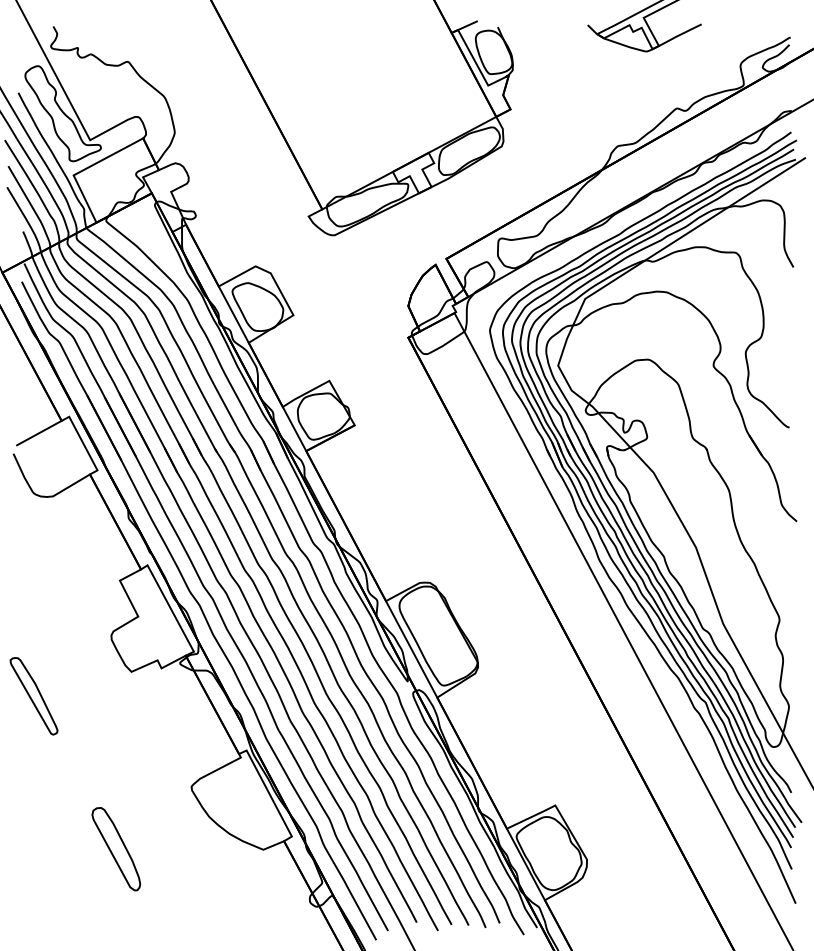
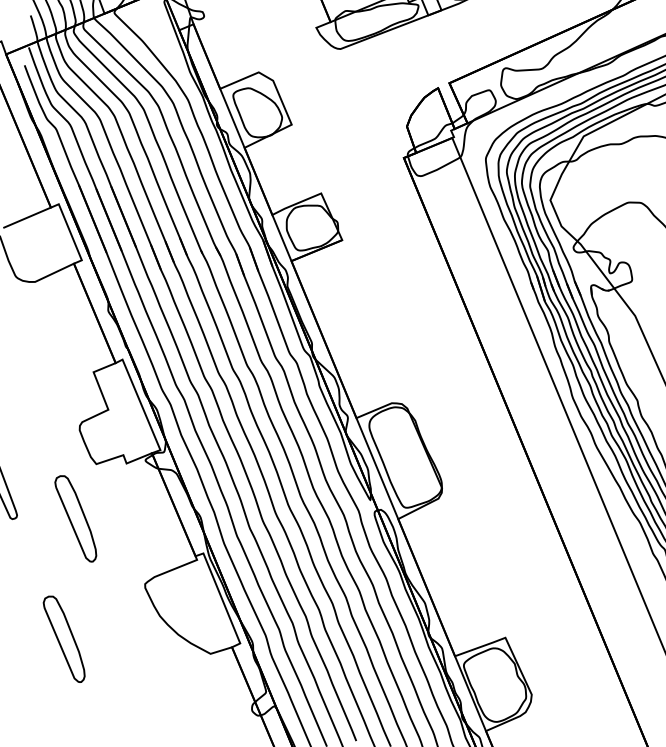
part: (116, 728) -> (76, 519), added

